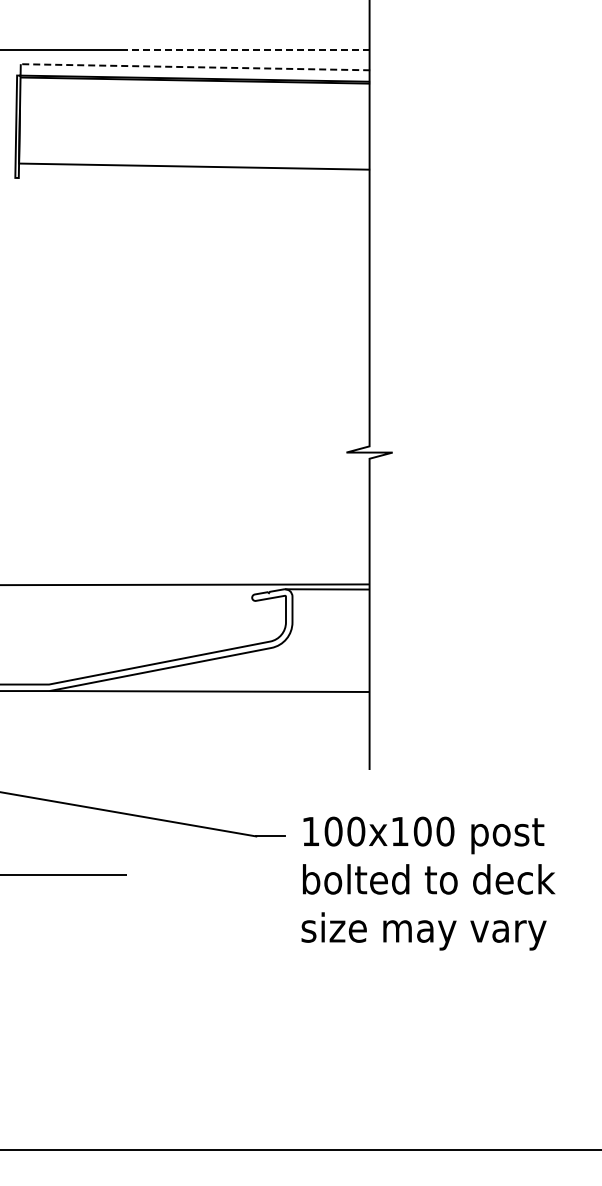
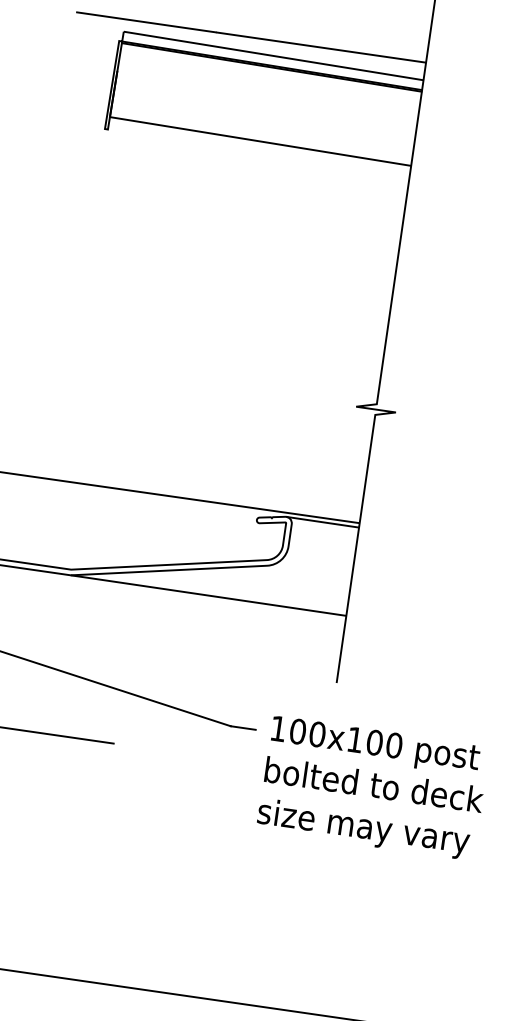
line: (247, 49) -> (320, 47), dashed -> solid
line: (195, 67) -> (273, 56), dashed -> solid

